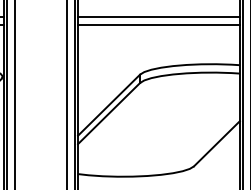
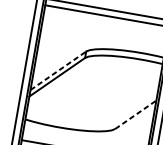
line: (109, 105) -> (58, 71), solid -> dashed
line: (217, 143) -> (136, 114), solid -> dashed

